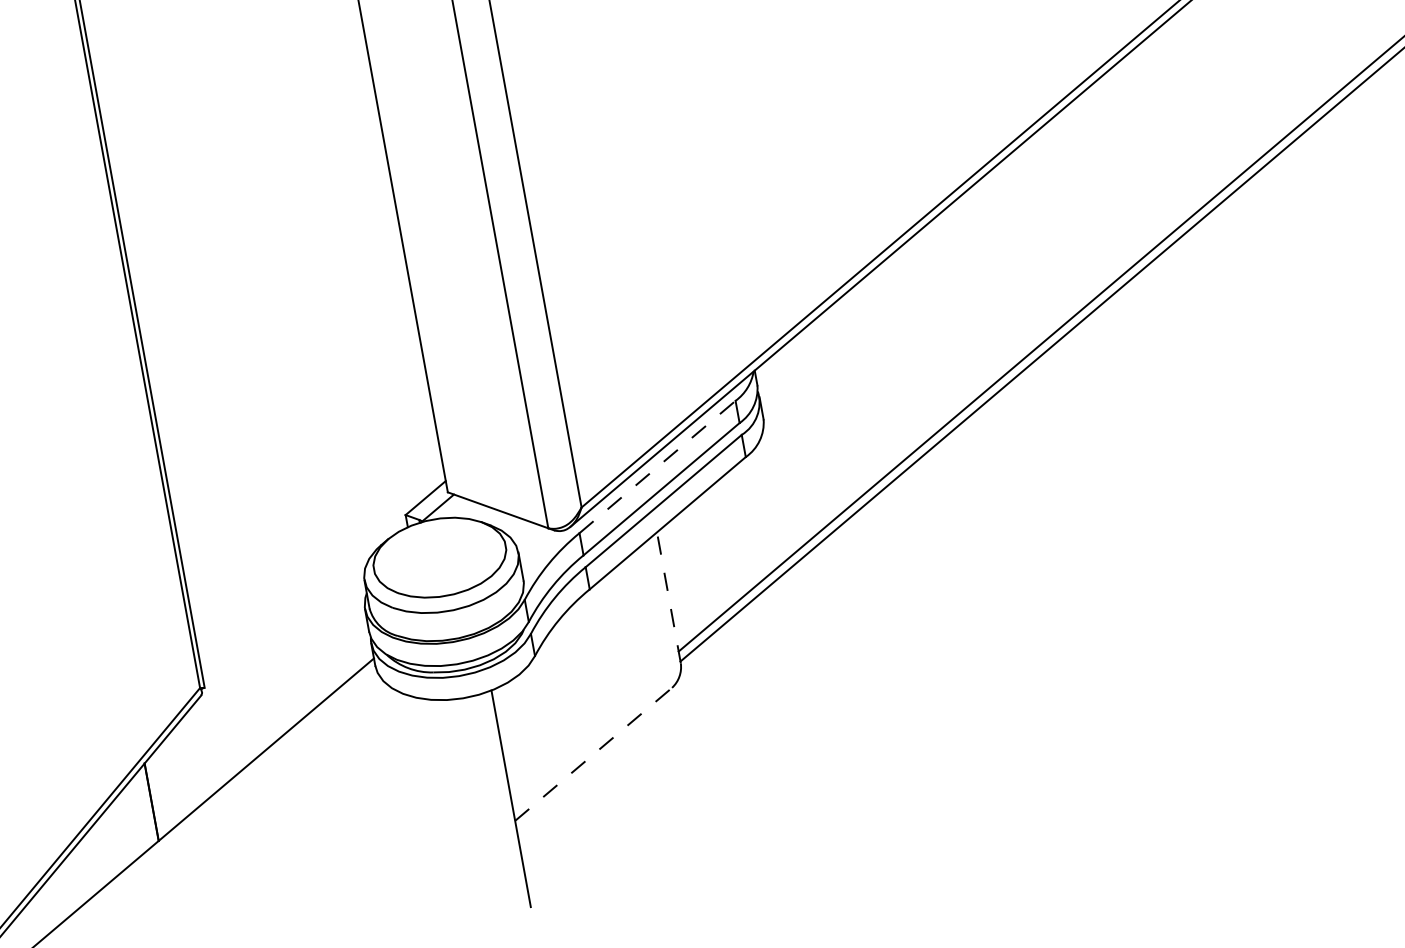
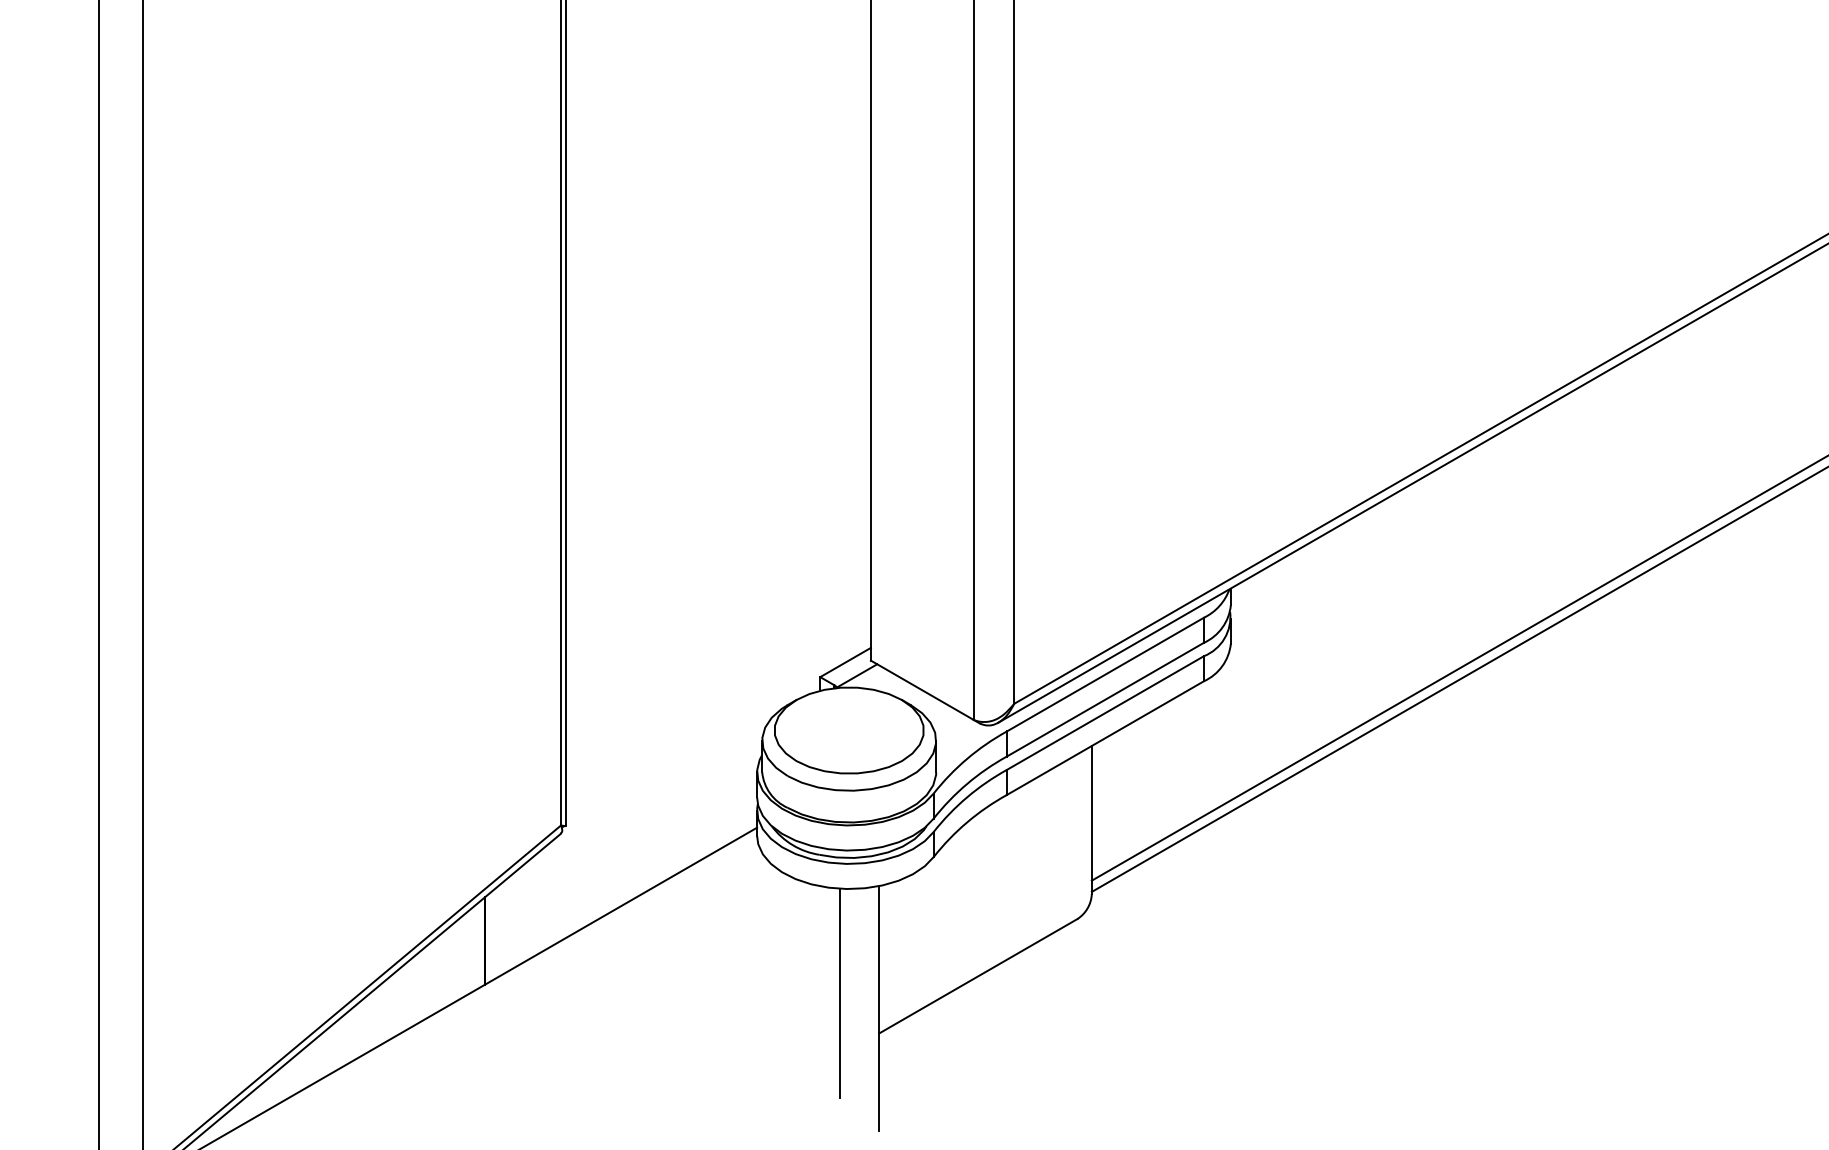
line: (657, 466) -> (1105, 674), dashed -> solid
line: (668, 597) -> (1091, 819), dashed -> solid
line: (593, 754) -> (978, 976), dashed -> solid
line: (473, 791) -> (839, 993), added

